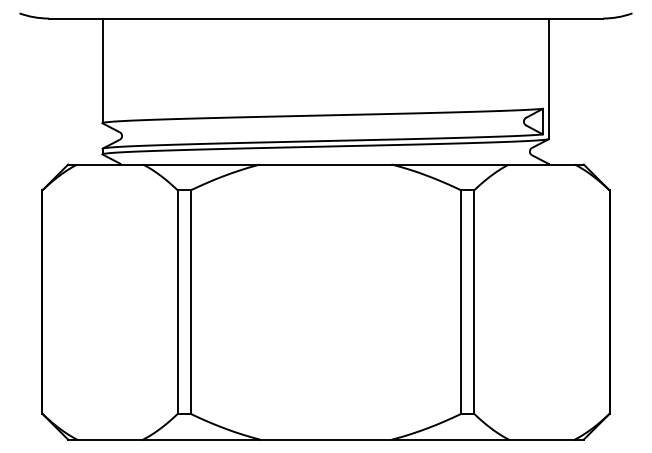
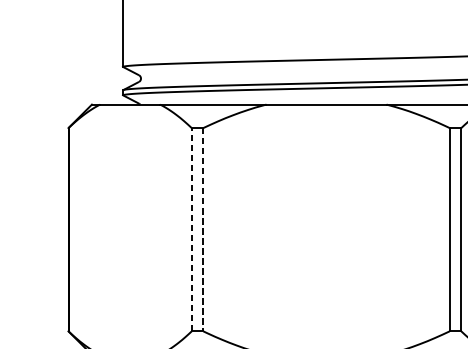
line: (177, 302) -> (191, 230), solid -> dashed
line: (190, 302) -> (203, 230), solid -> dashed

